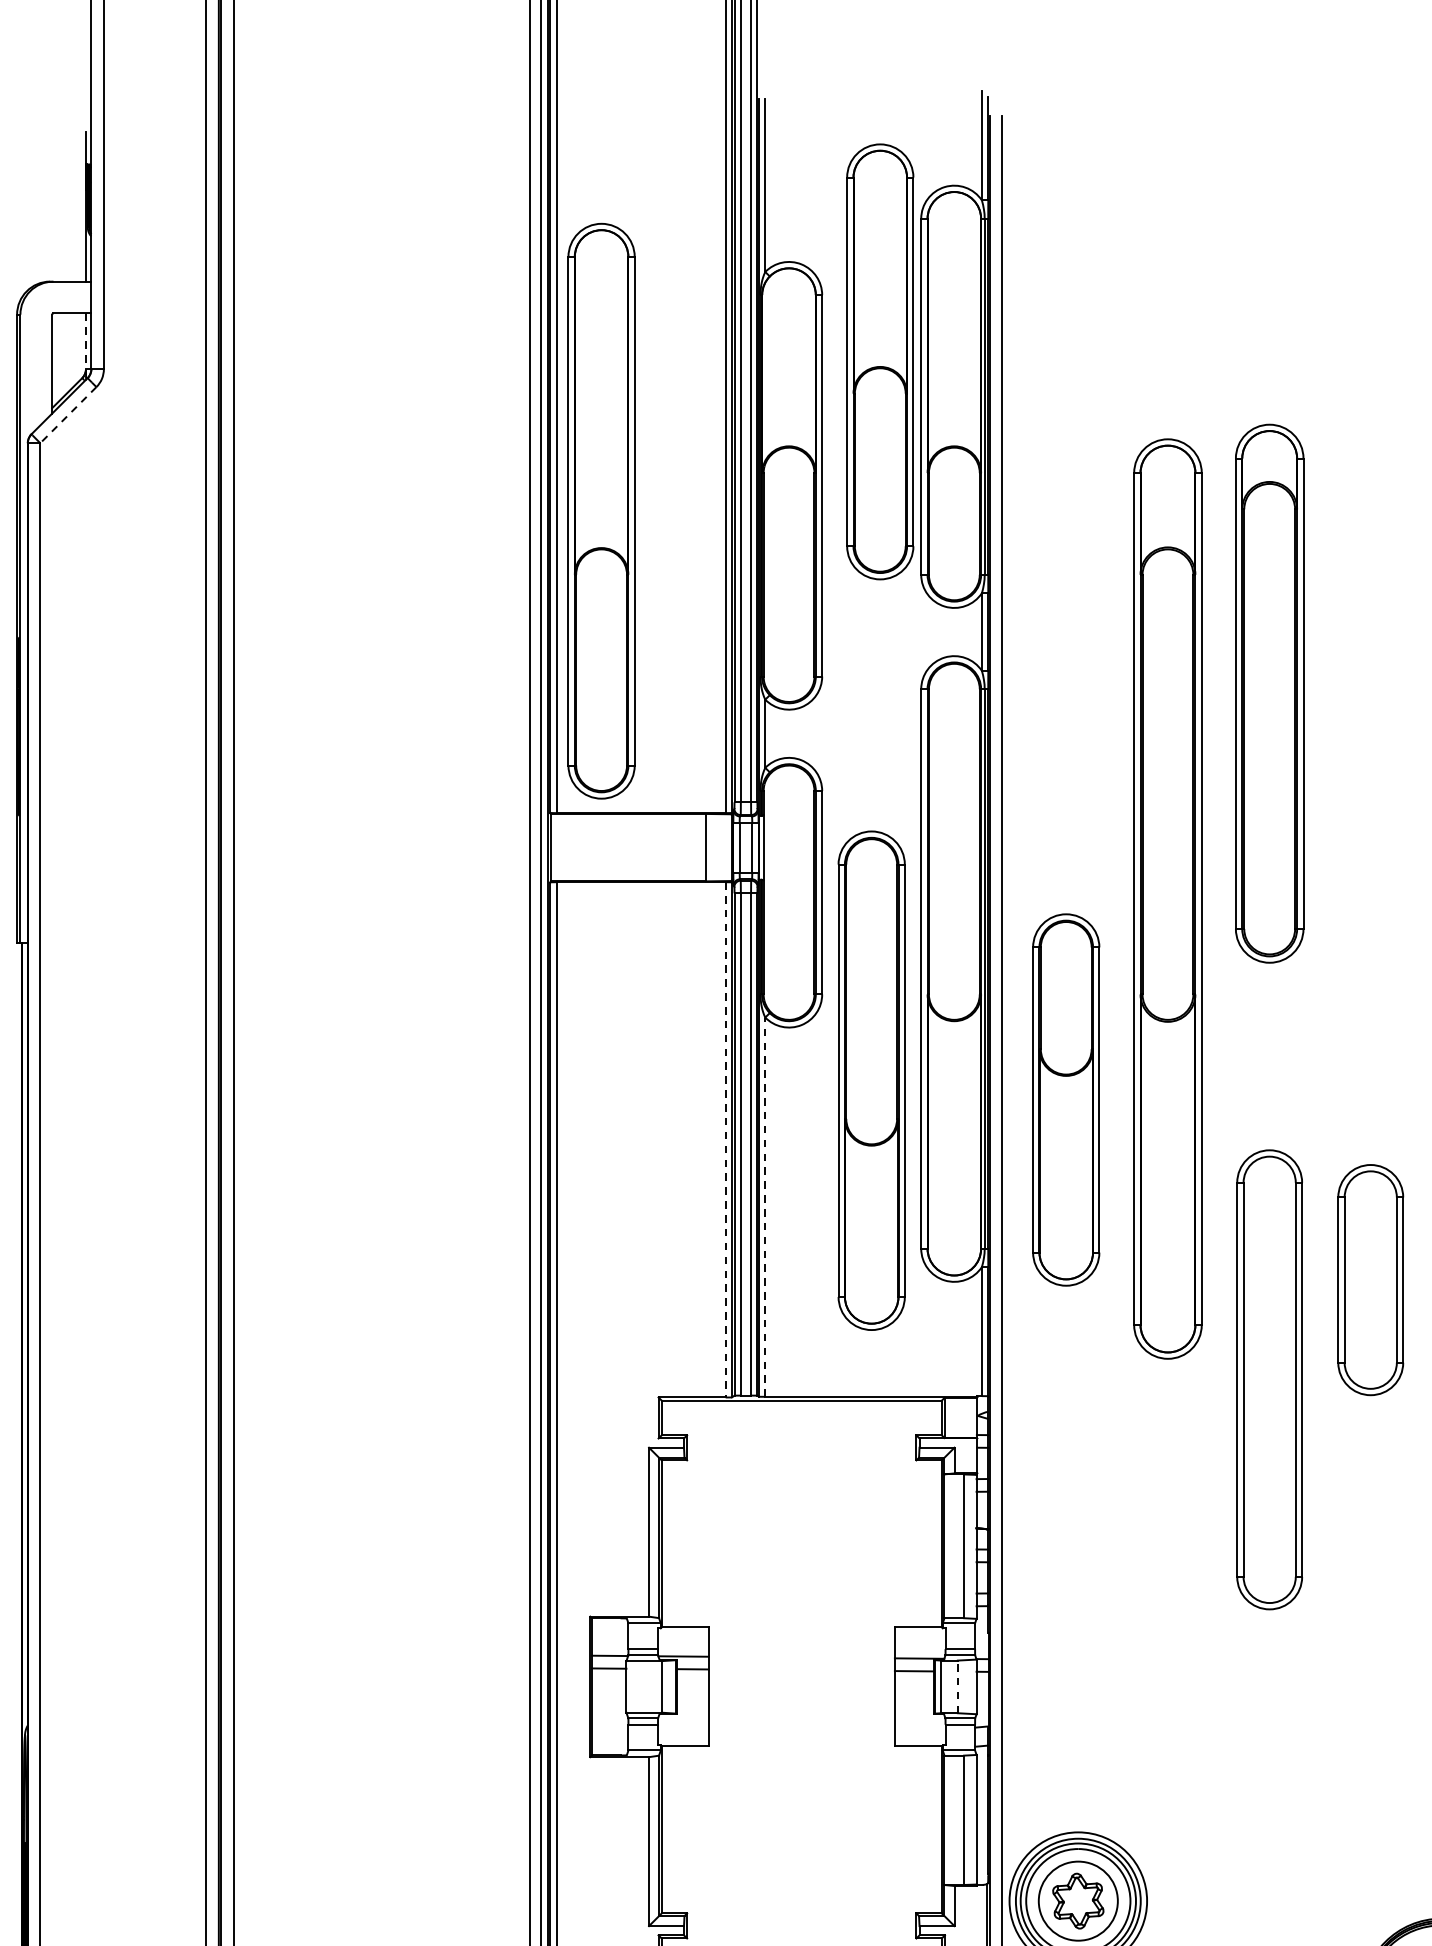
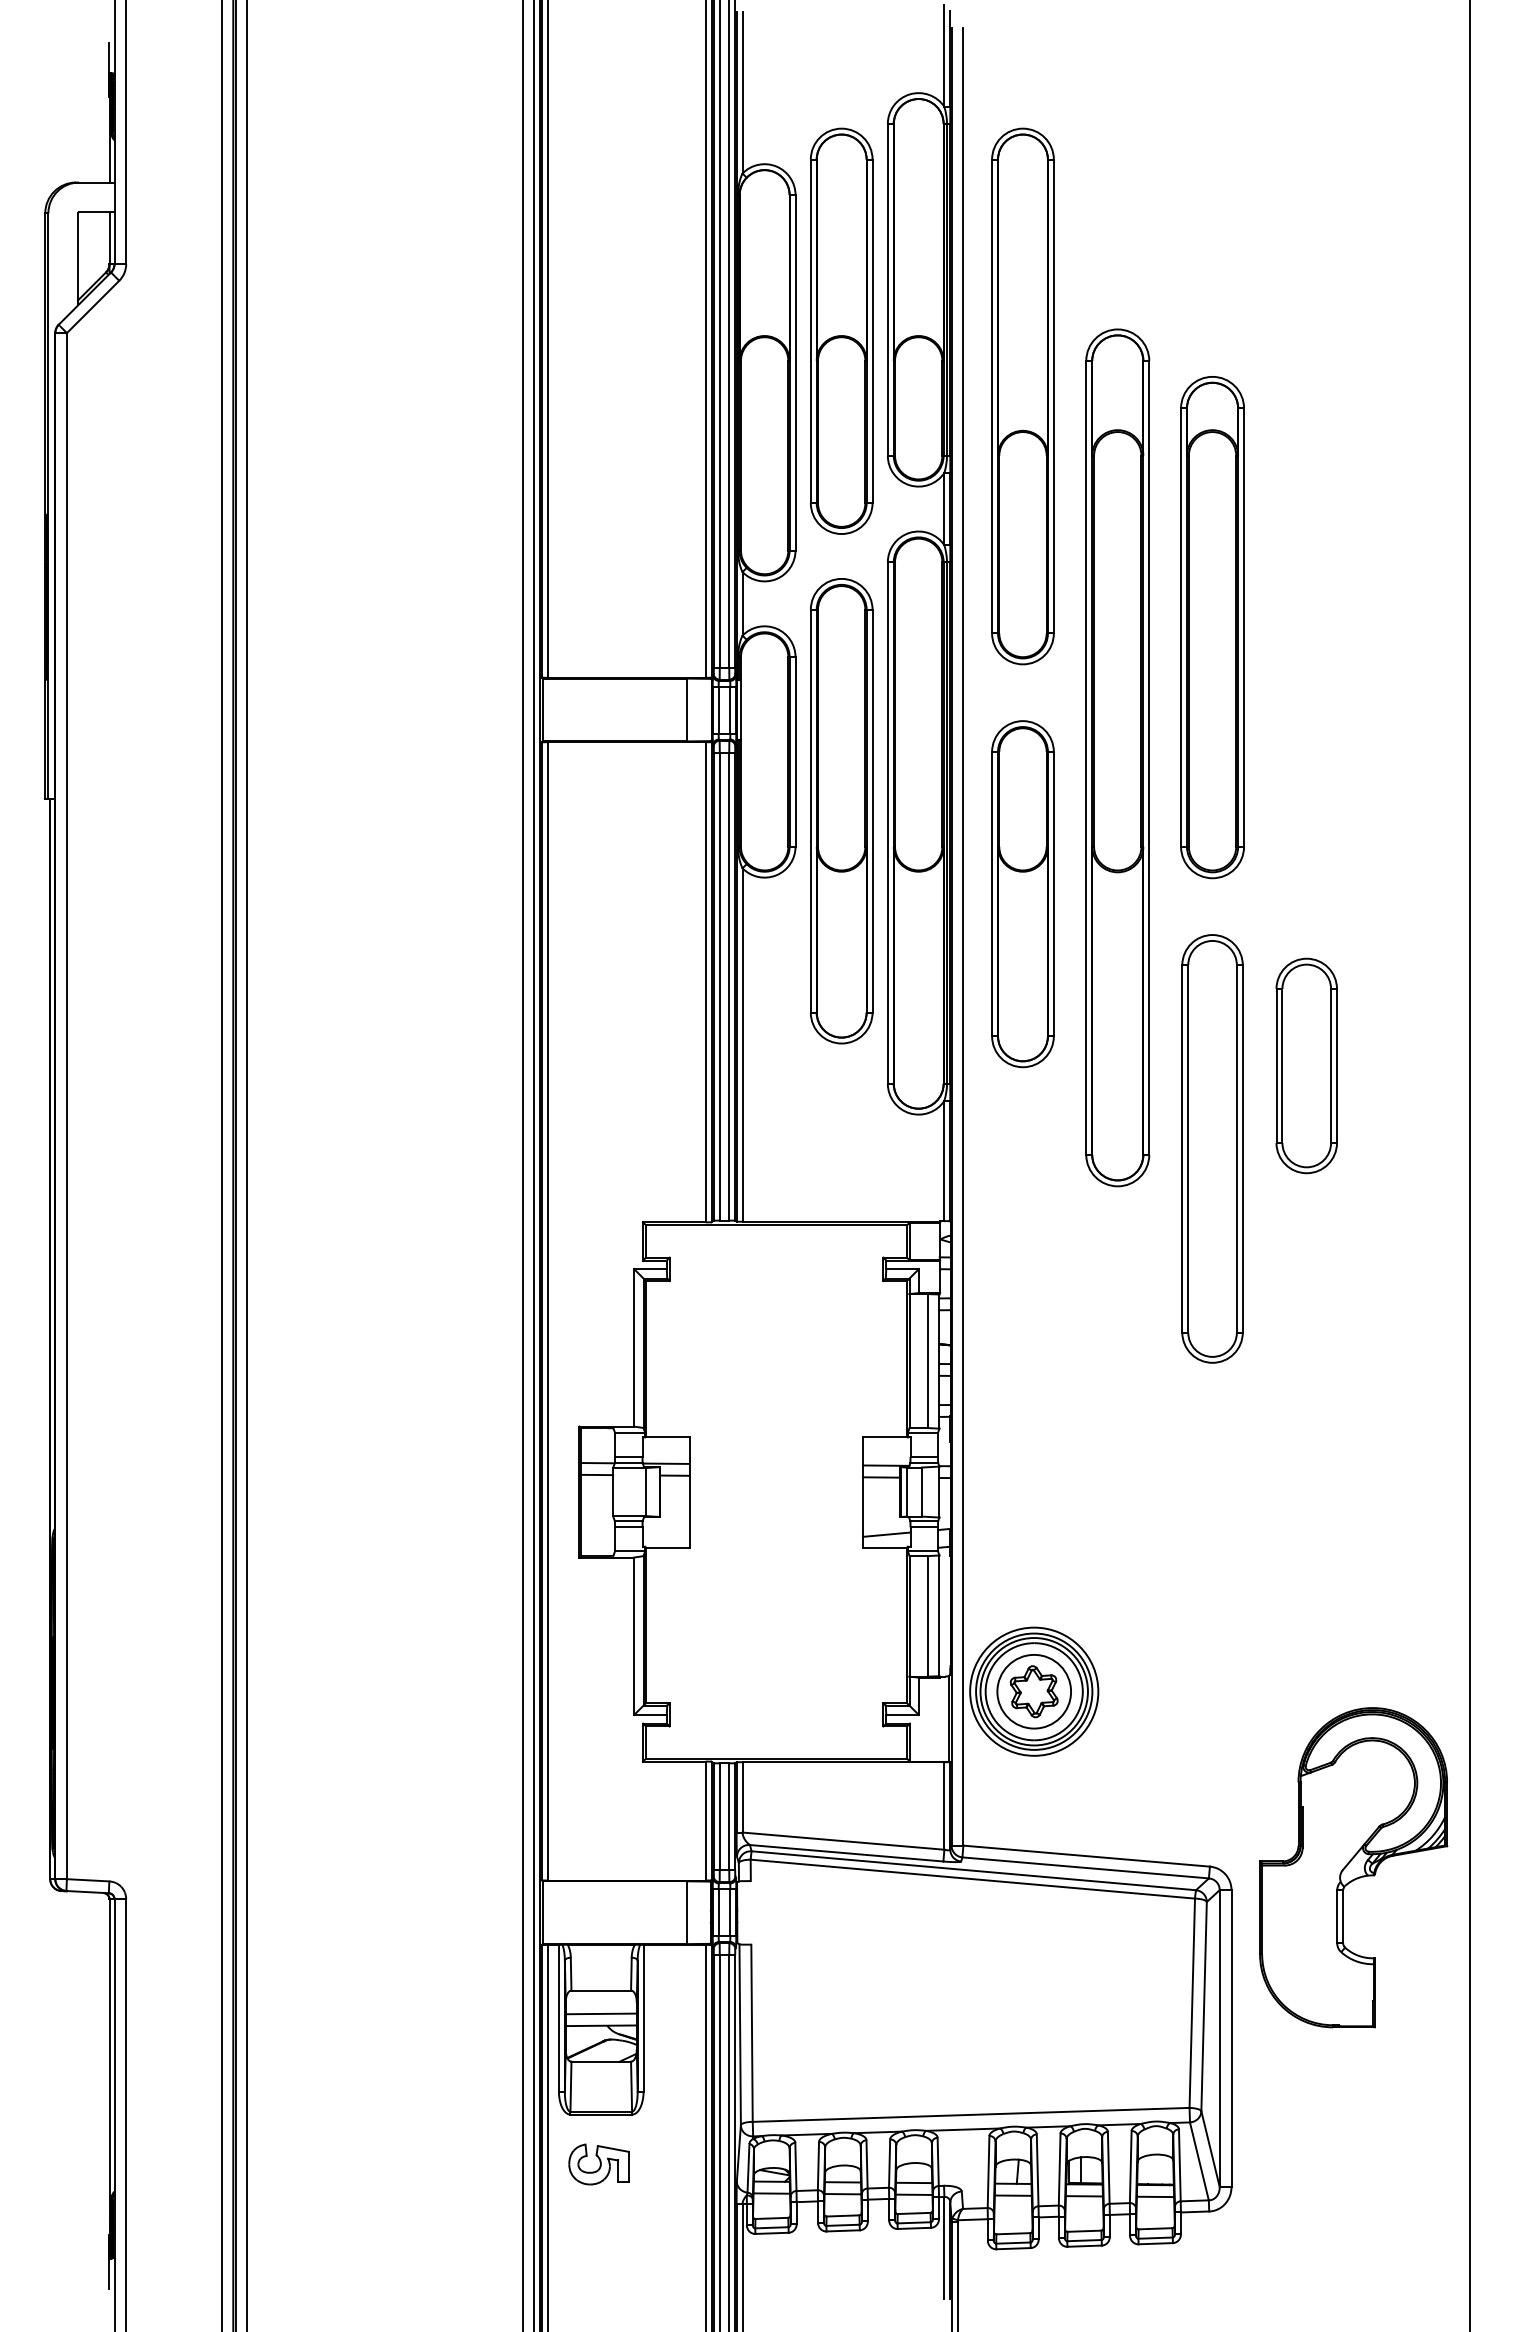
line: (85, 341) -> (109, 238), dashed -> solid
part: (880, 361) -> (841, 330), moved
line: (68, 414) -> (93, 306), dashed -> solid
part: (601, 511) -> (1022, 396), moved
part: (1269, 693) -> (1212, 627), moved
part: (871, 1081) -> (841, 811), moved
part: (1065, 1100) -> (1022, 894), moved
line: (725, 1140) -> (705, 982), dashed -> solid
line: (765, 1207) -> (742, 1045), dashed -> solid
part: (1370, 1279) -> (1306, 1065), moved
part: (1269, 1379) -> (1212, 1148), moved
line: (957, 1687) -> (921, 1492), dashed -> solid
line: (919, 1732) -> (886, 1534), added

